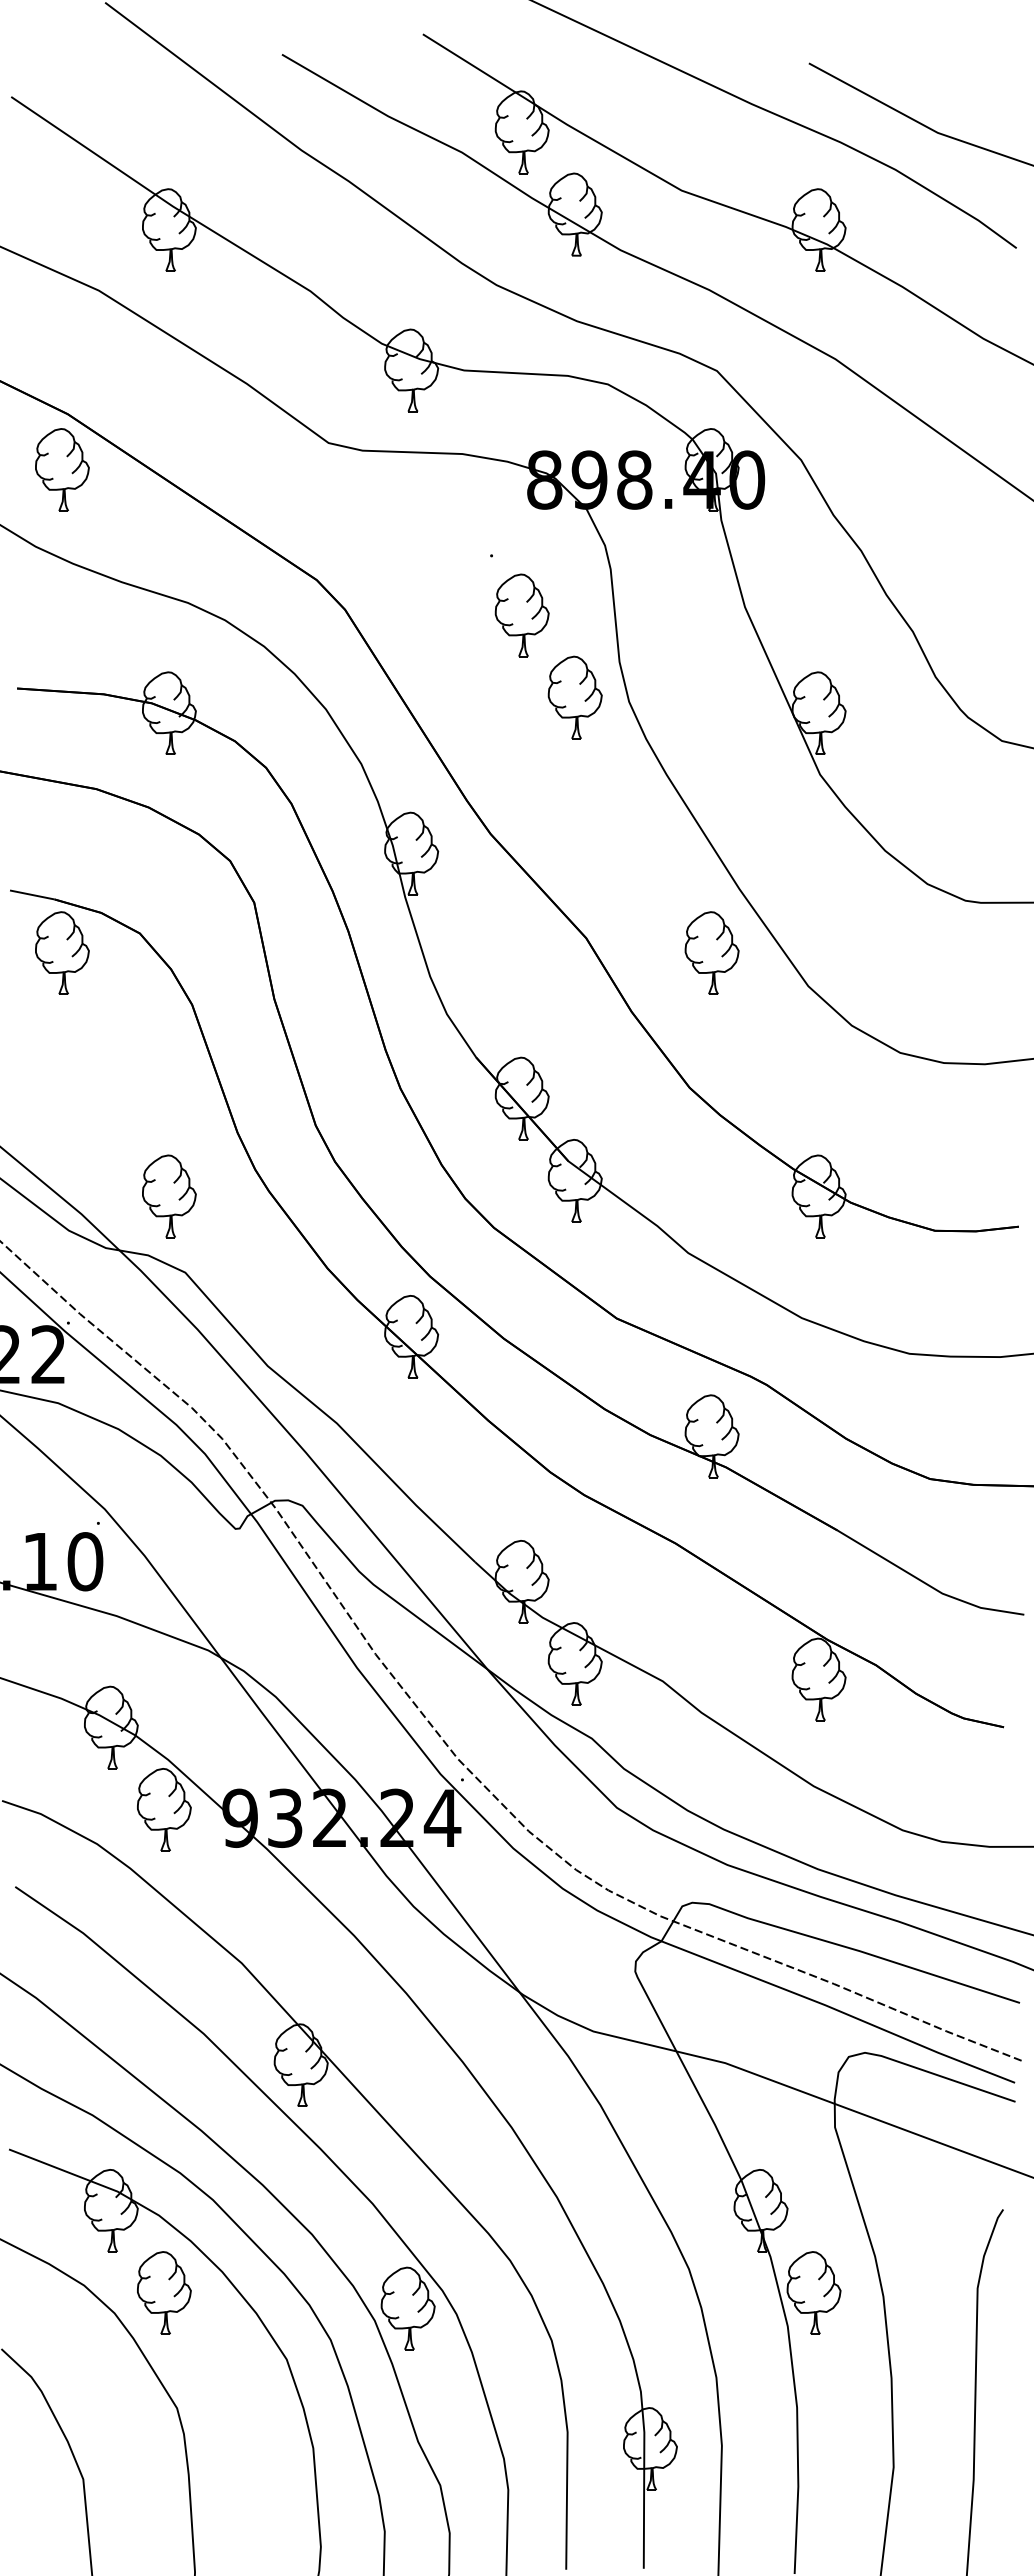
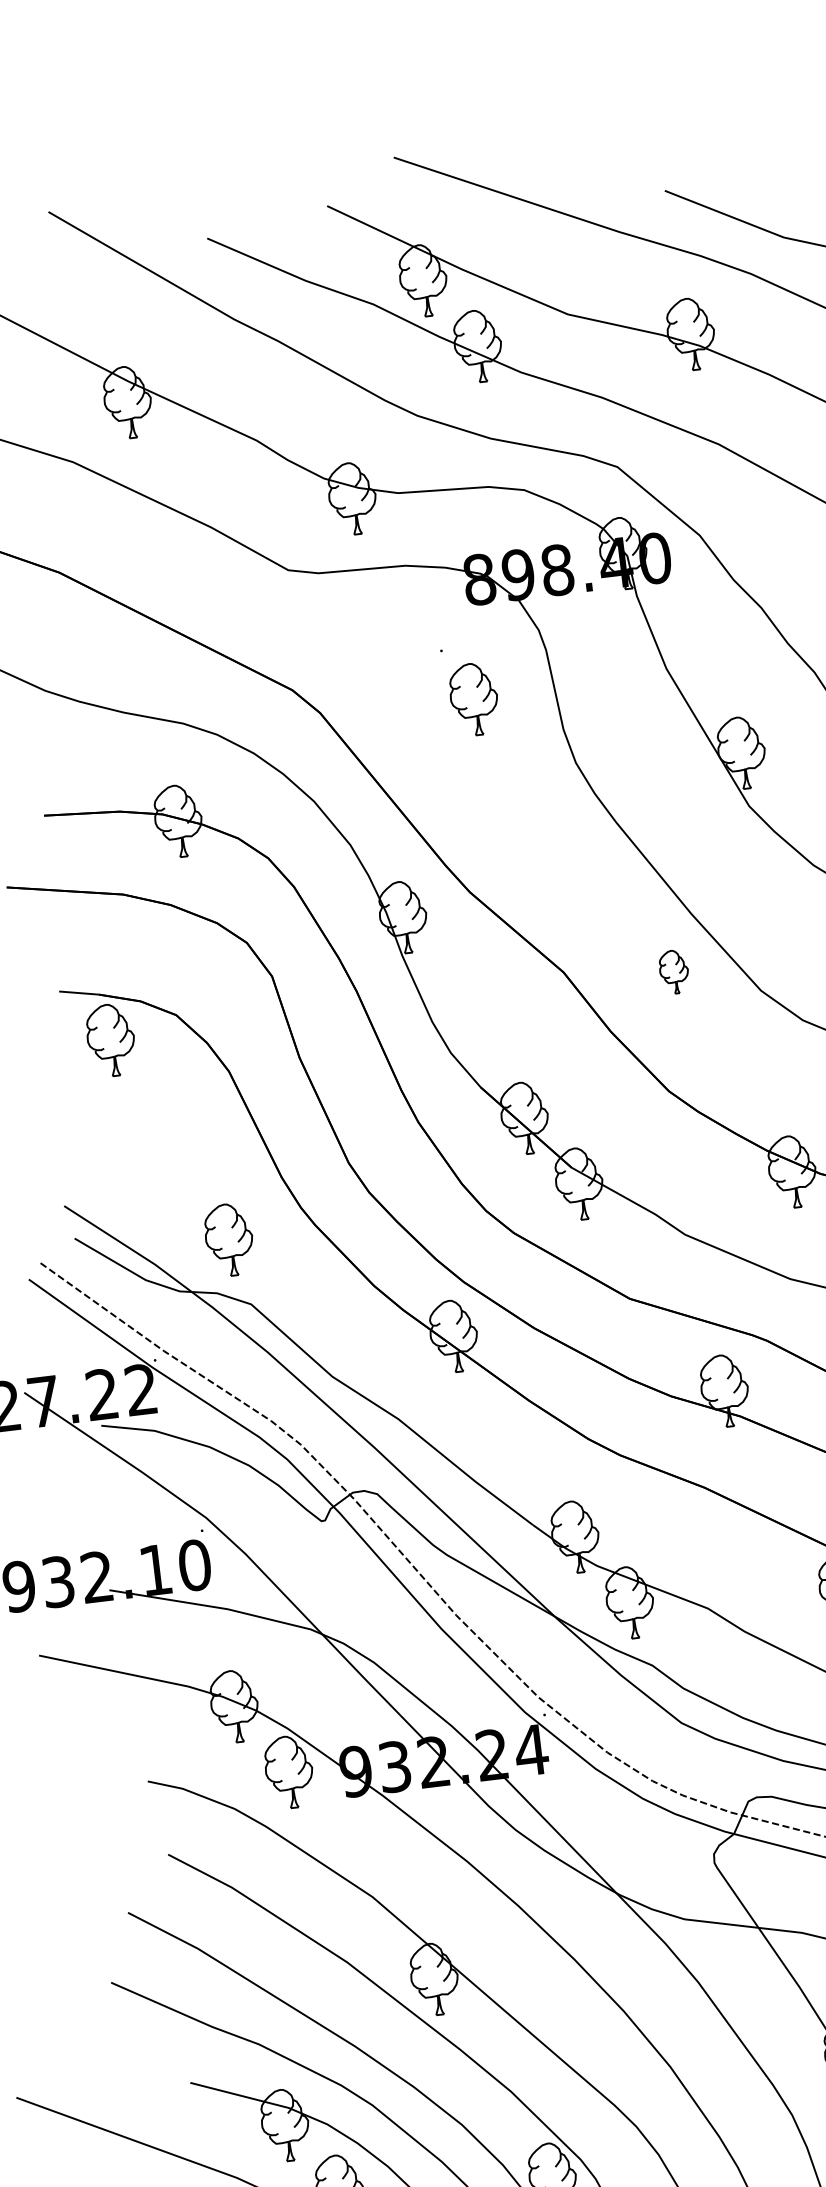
part: (62, 469) -> (60, 621), removed
part: (574, 697) -> (528, 765), removed
part: (711, 952) -> (673, 971), size x0.6

